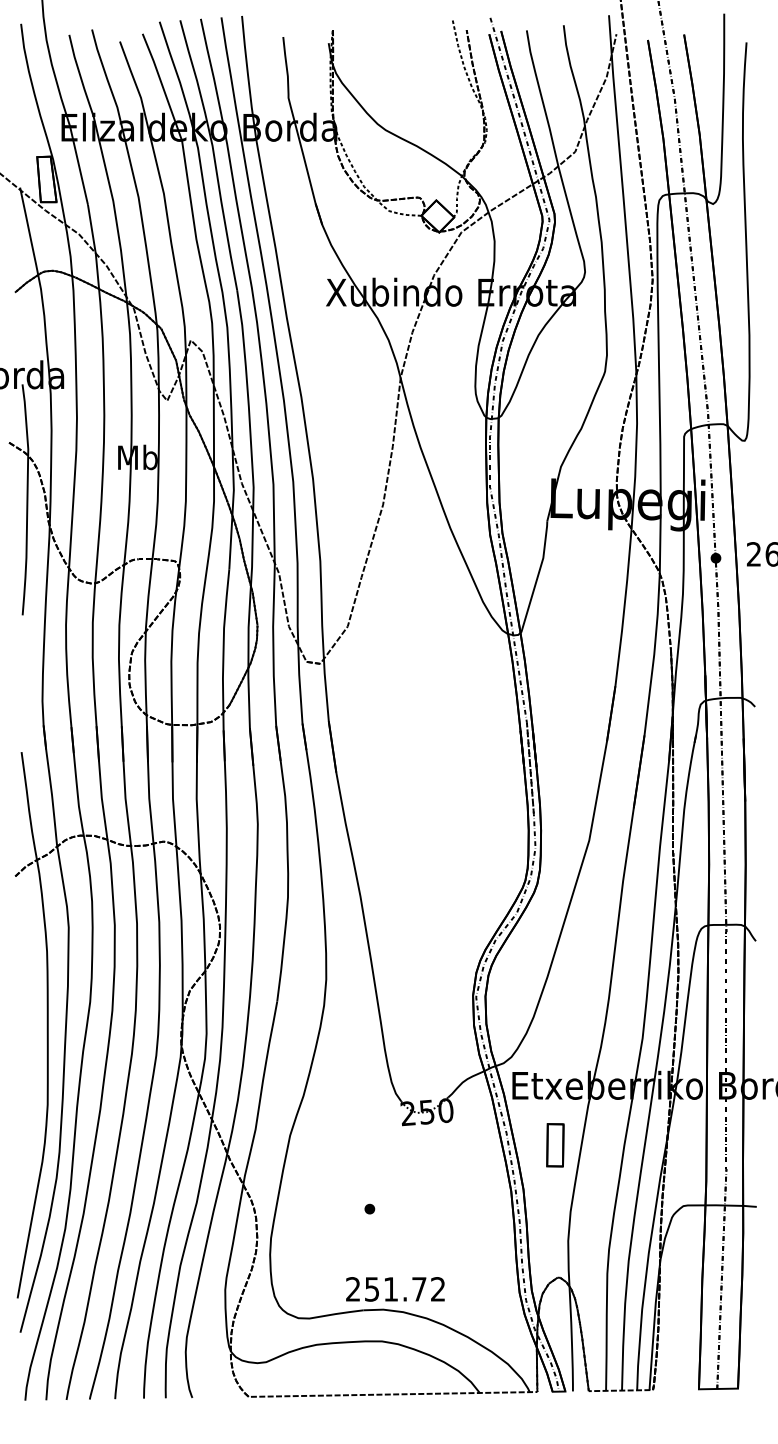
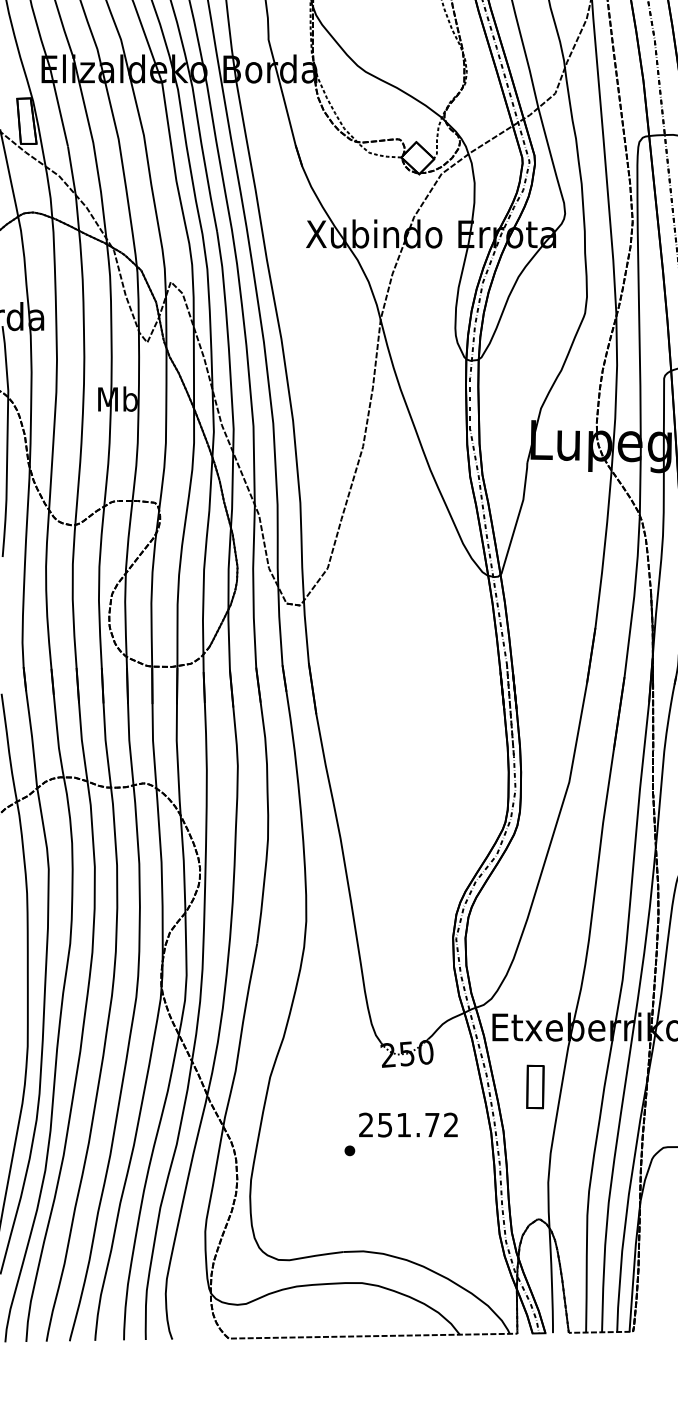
text: (395, 1289) -> (408, 1125), moved

